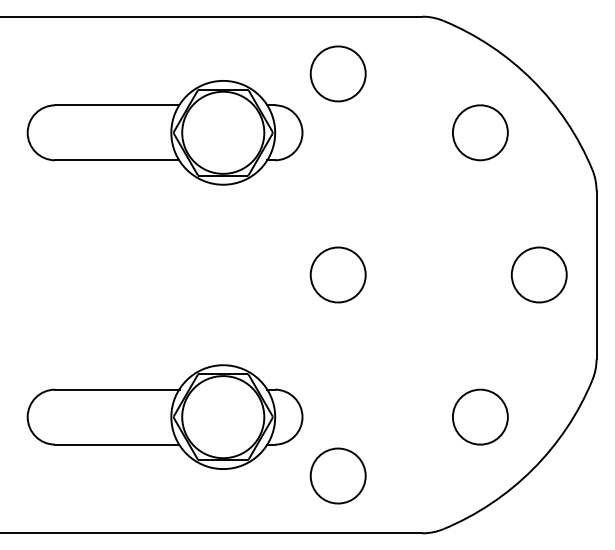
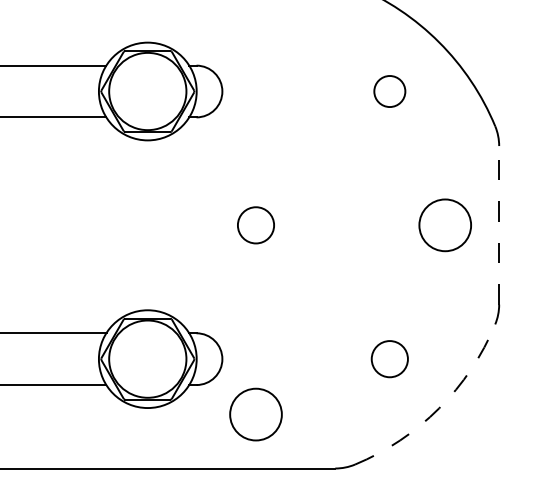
circle: (337, 73) -> (255, 35), removed
circle: (479, 132) -> (389, 91), size x0.6
circle: (337, 274) -> (255, 224), size x0.7
line: (596, 274) -> (499, 224), solid -> dashed
circle: (479, 416) -> (389, 358), size x0.7
arc: (532, 469) -> (438, 408), solid -> dashed

